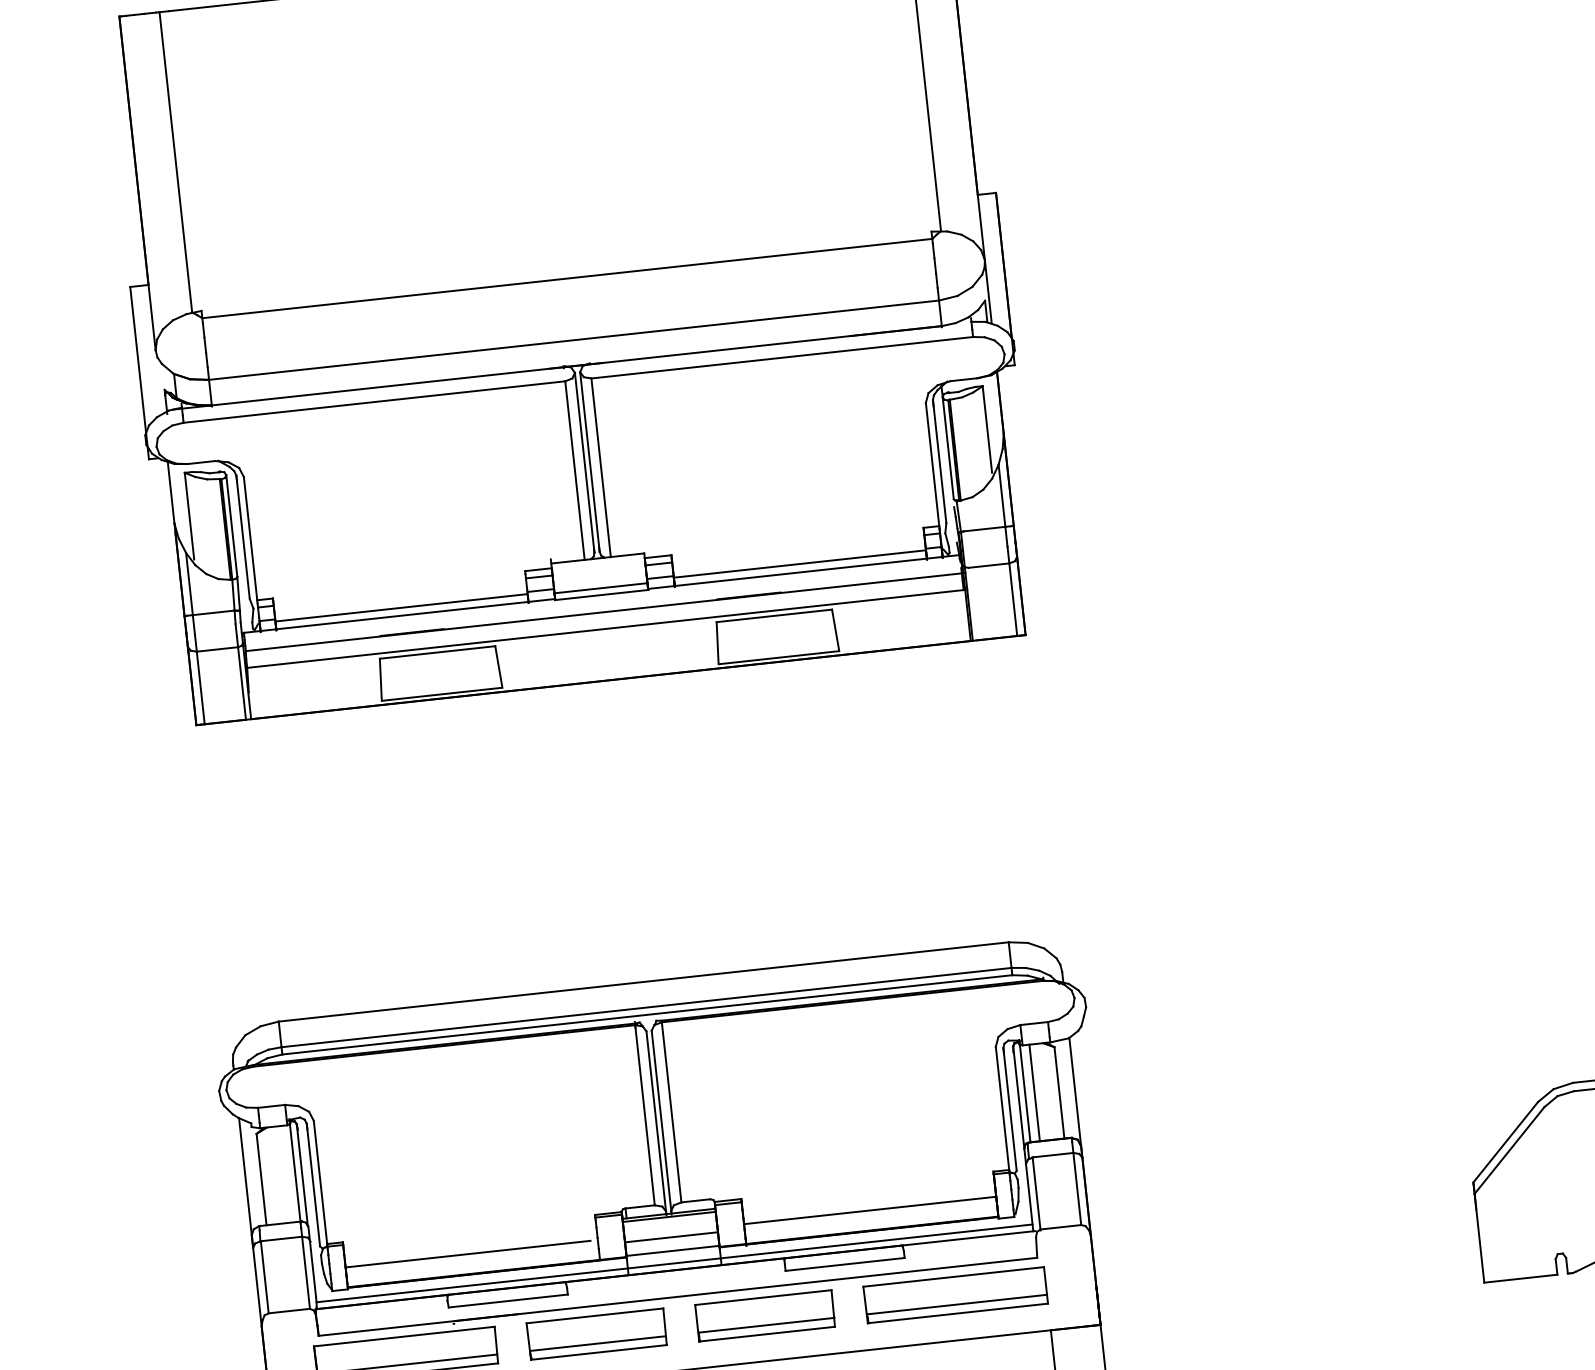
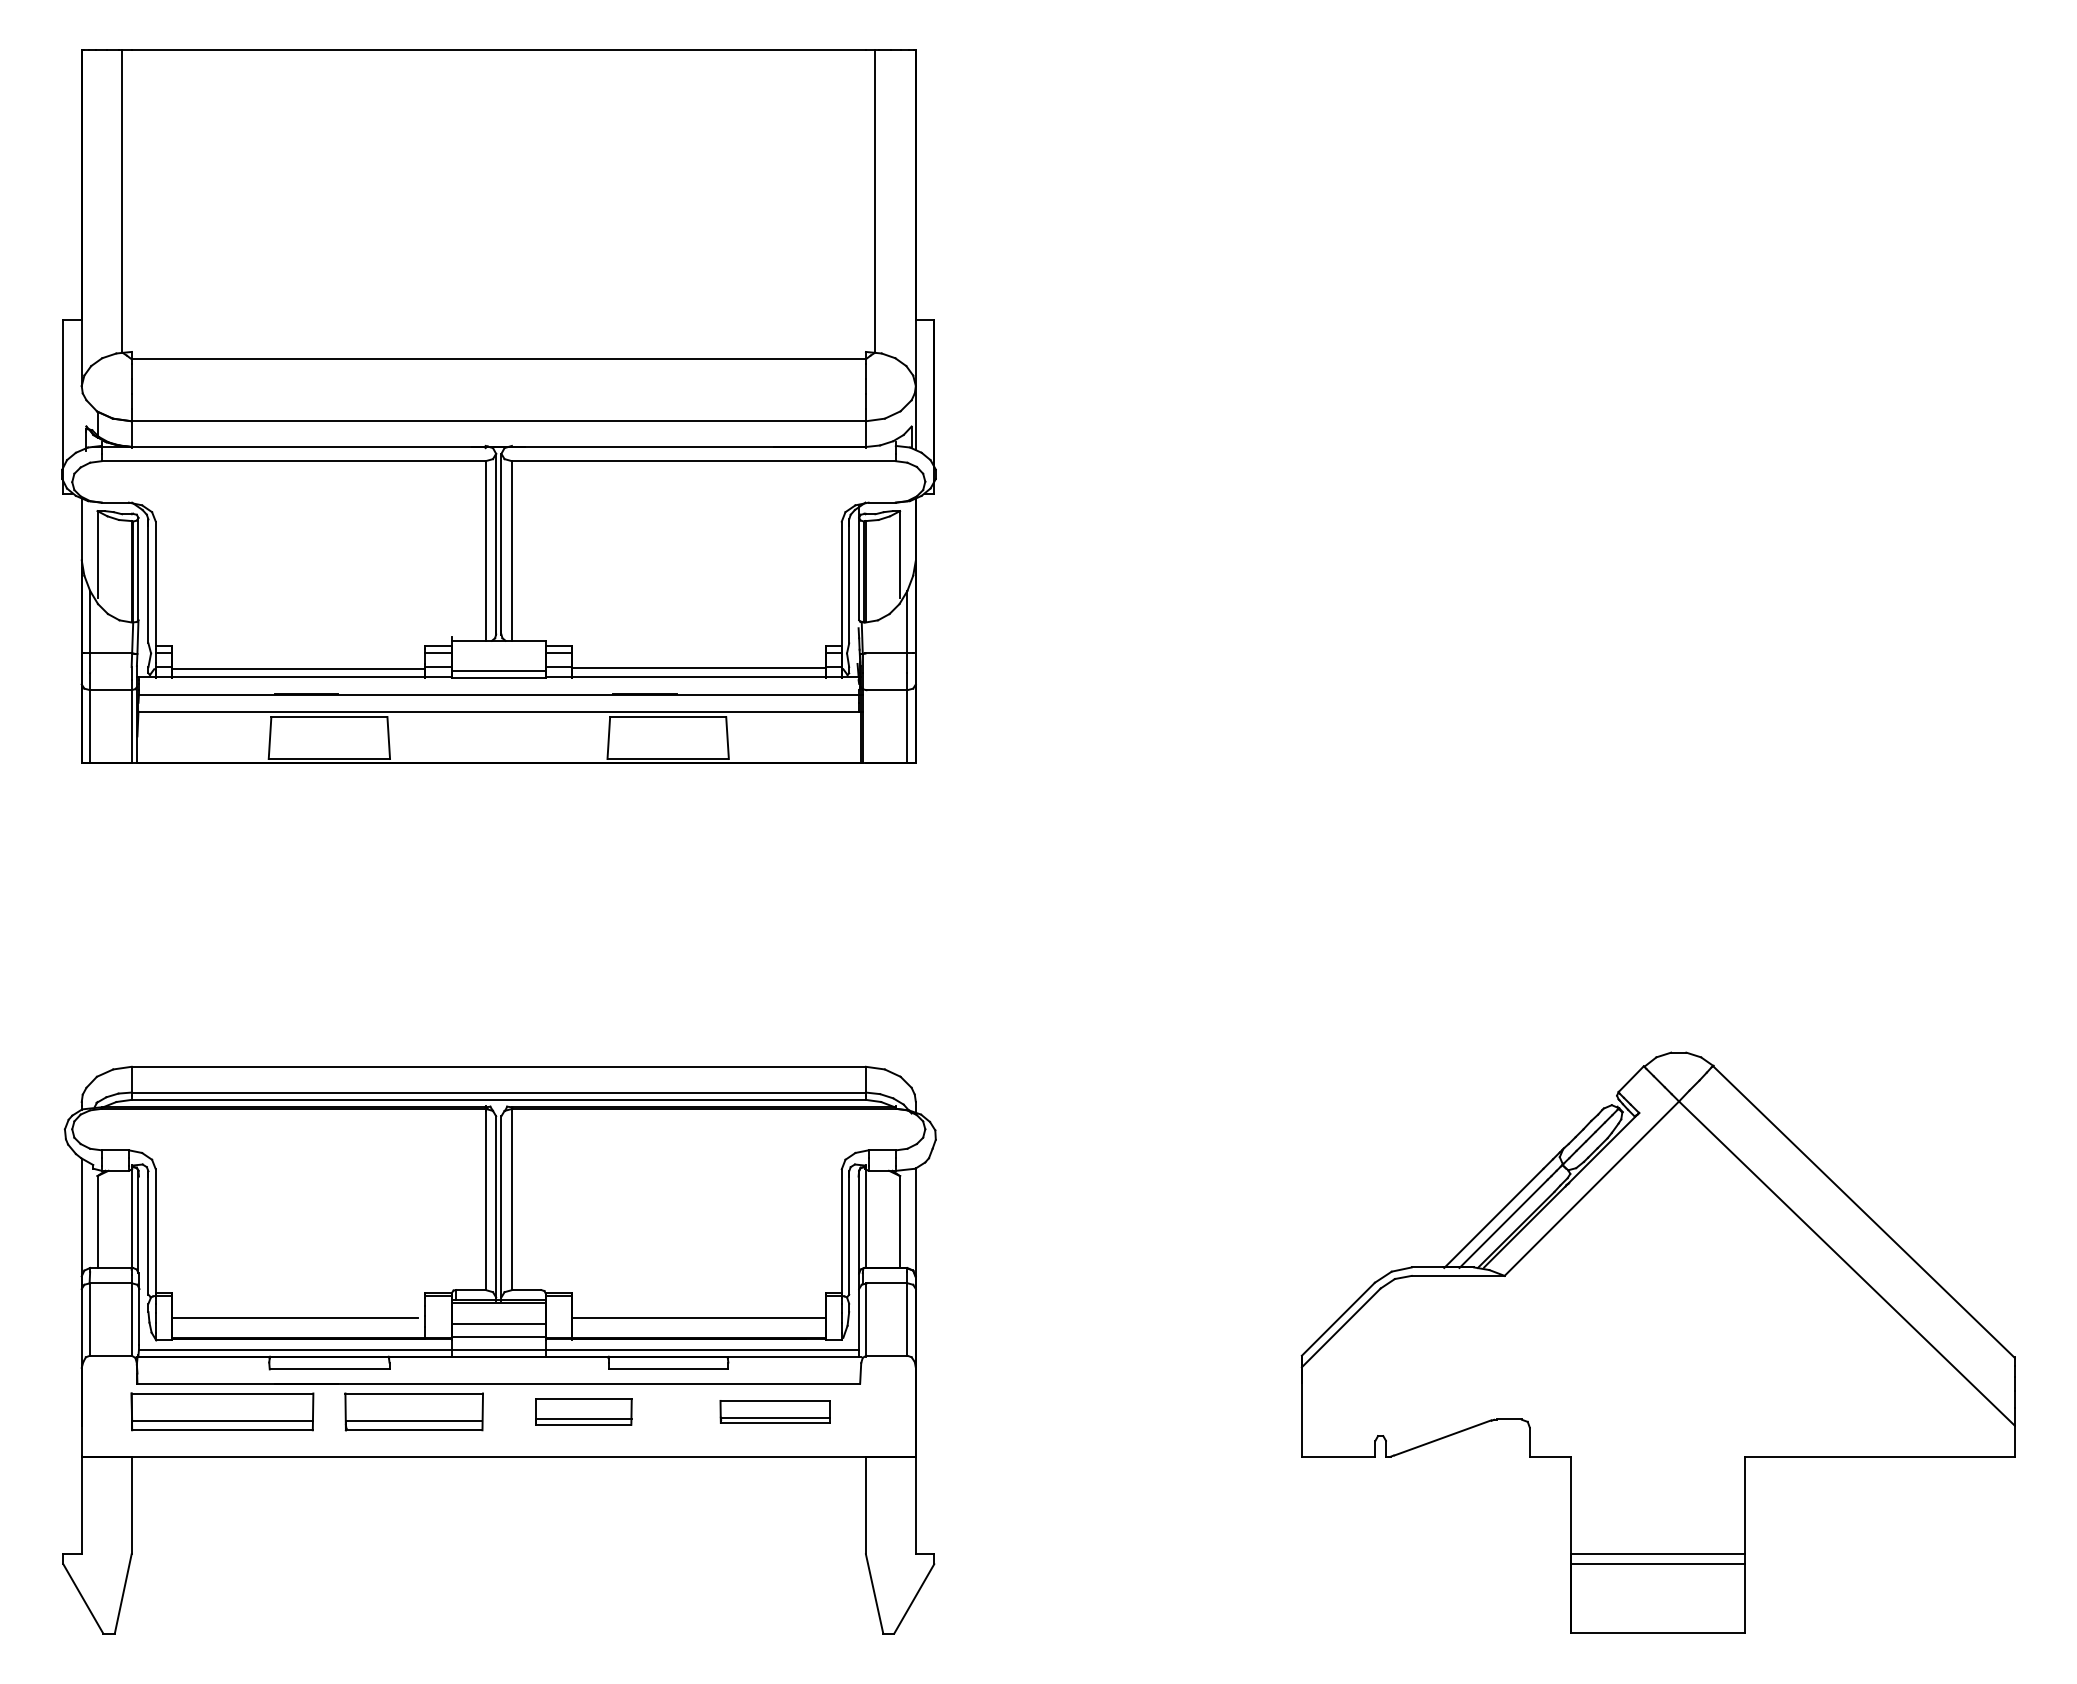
line: (1034, 1092) -> (875, 1218), removed
part: (955, 1294) -> (774, 1411), size x0.6
part: (765, 1315) -> (583, 1411), size x0.7

